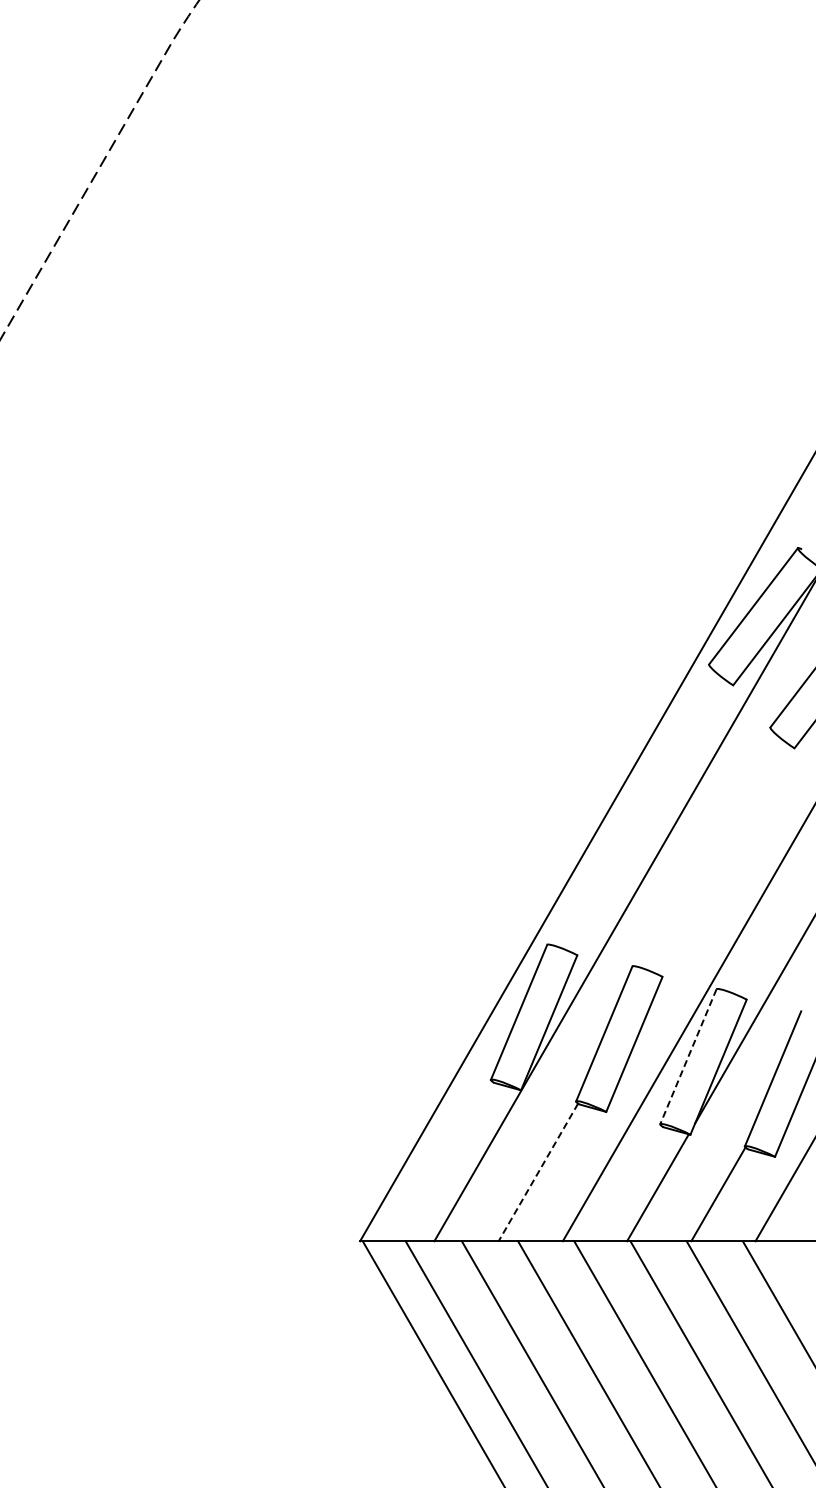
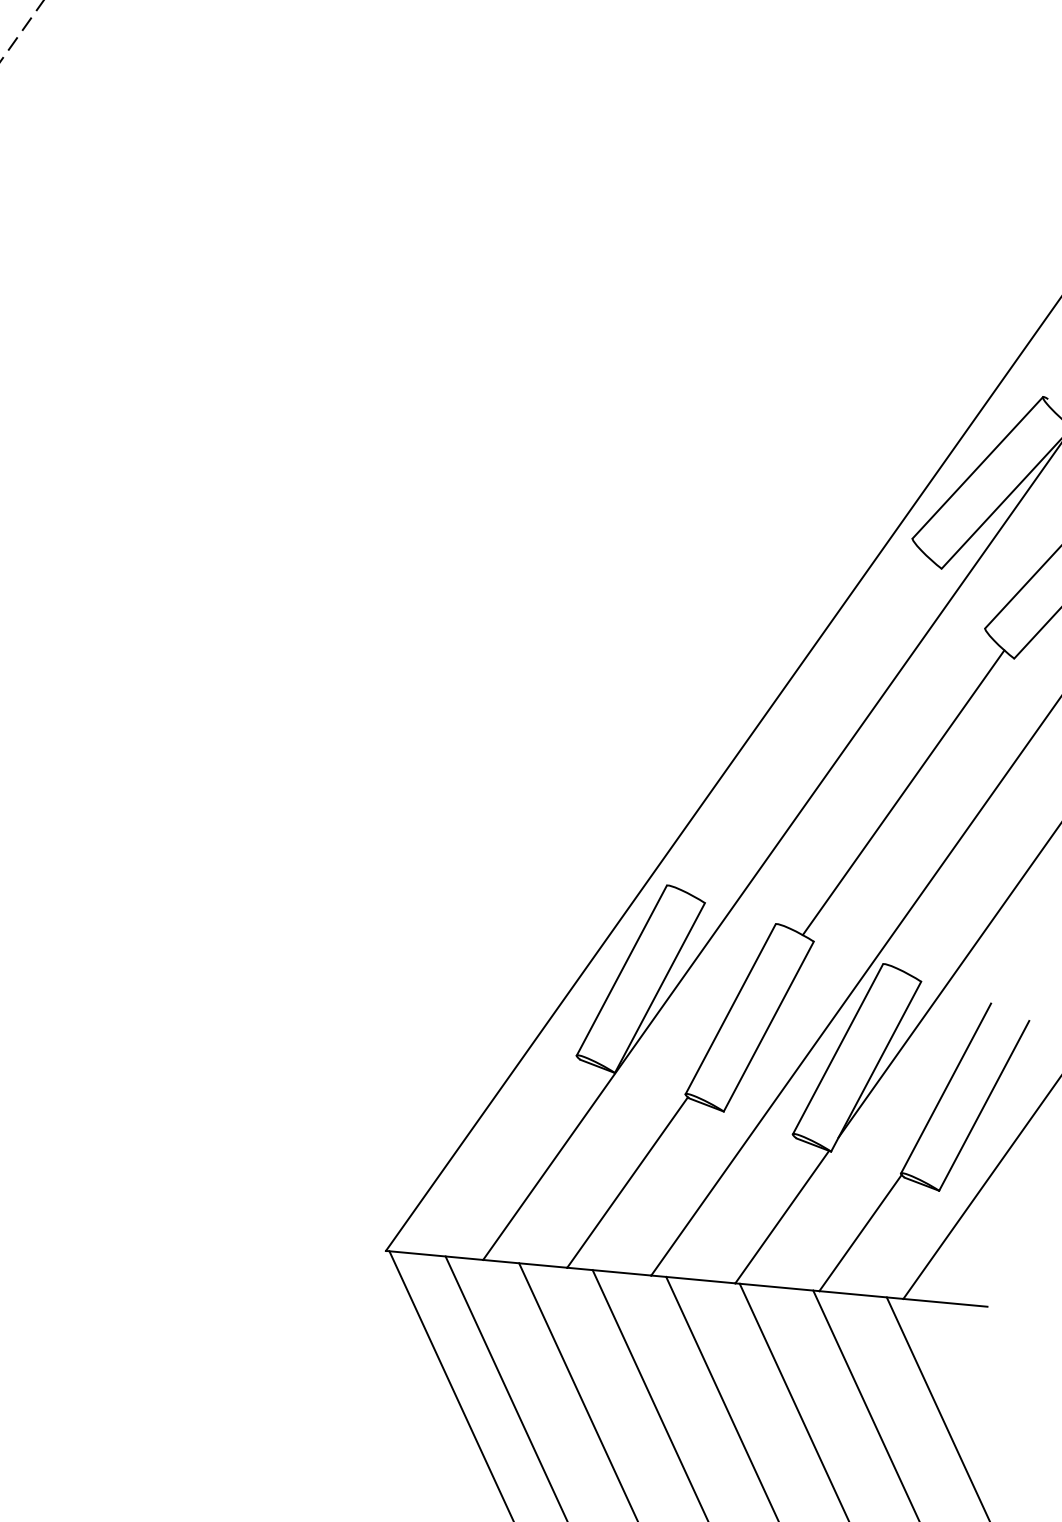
line: (719, 857) -> (902, 792), added
line: (688, 1057) -> (837, 1050), dashed -> solid
line: (538, 1172) -> (627, 1182), dashed -> solid

